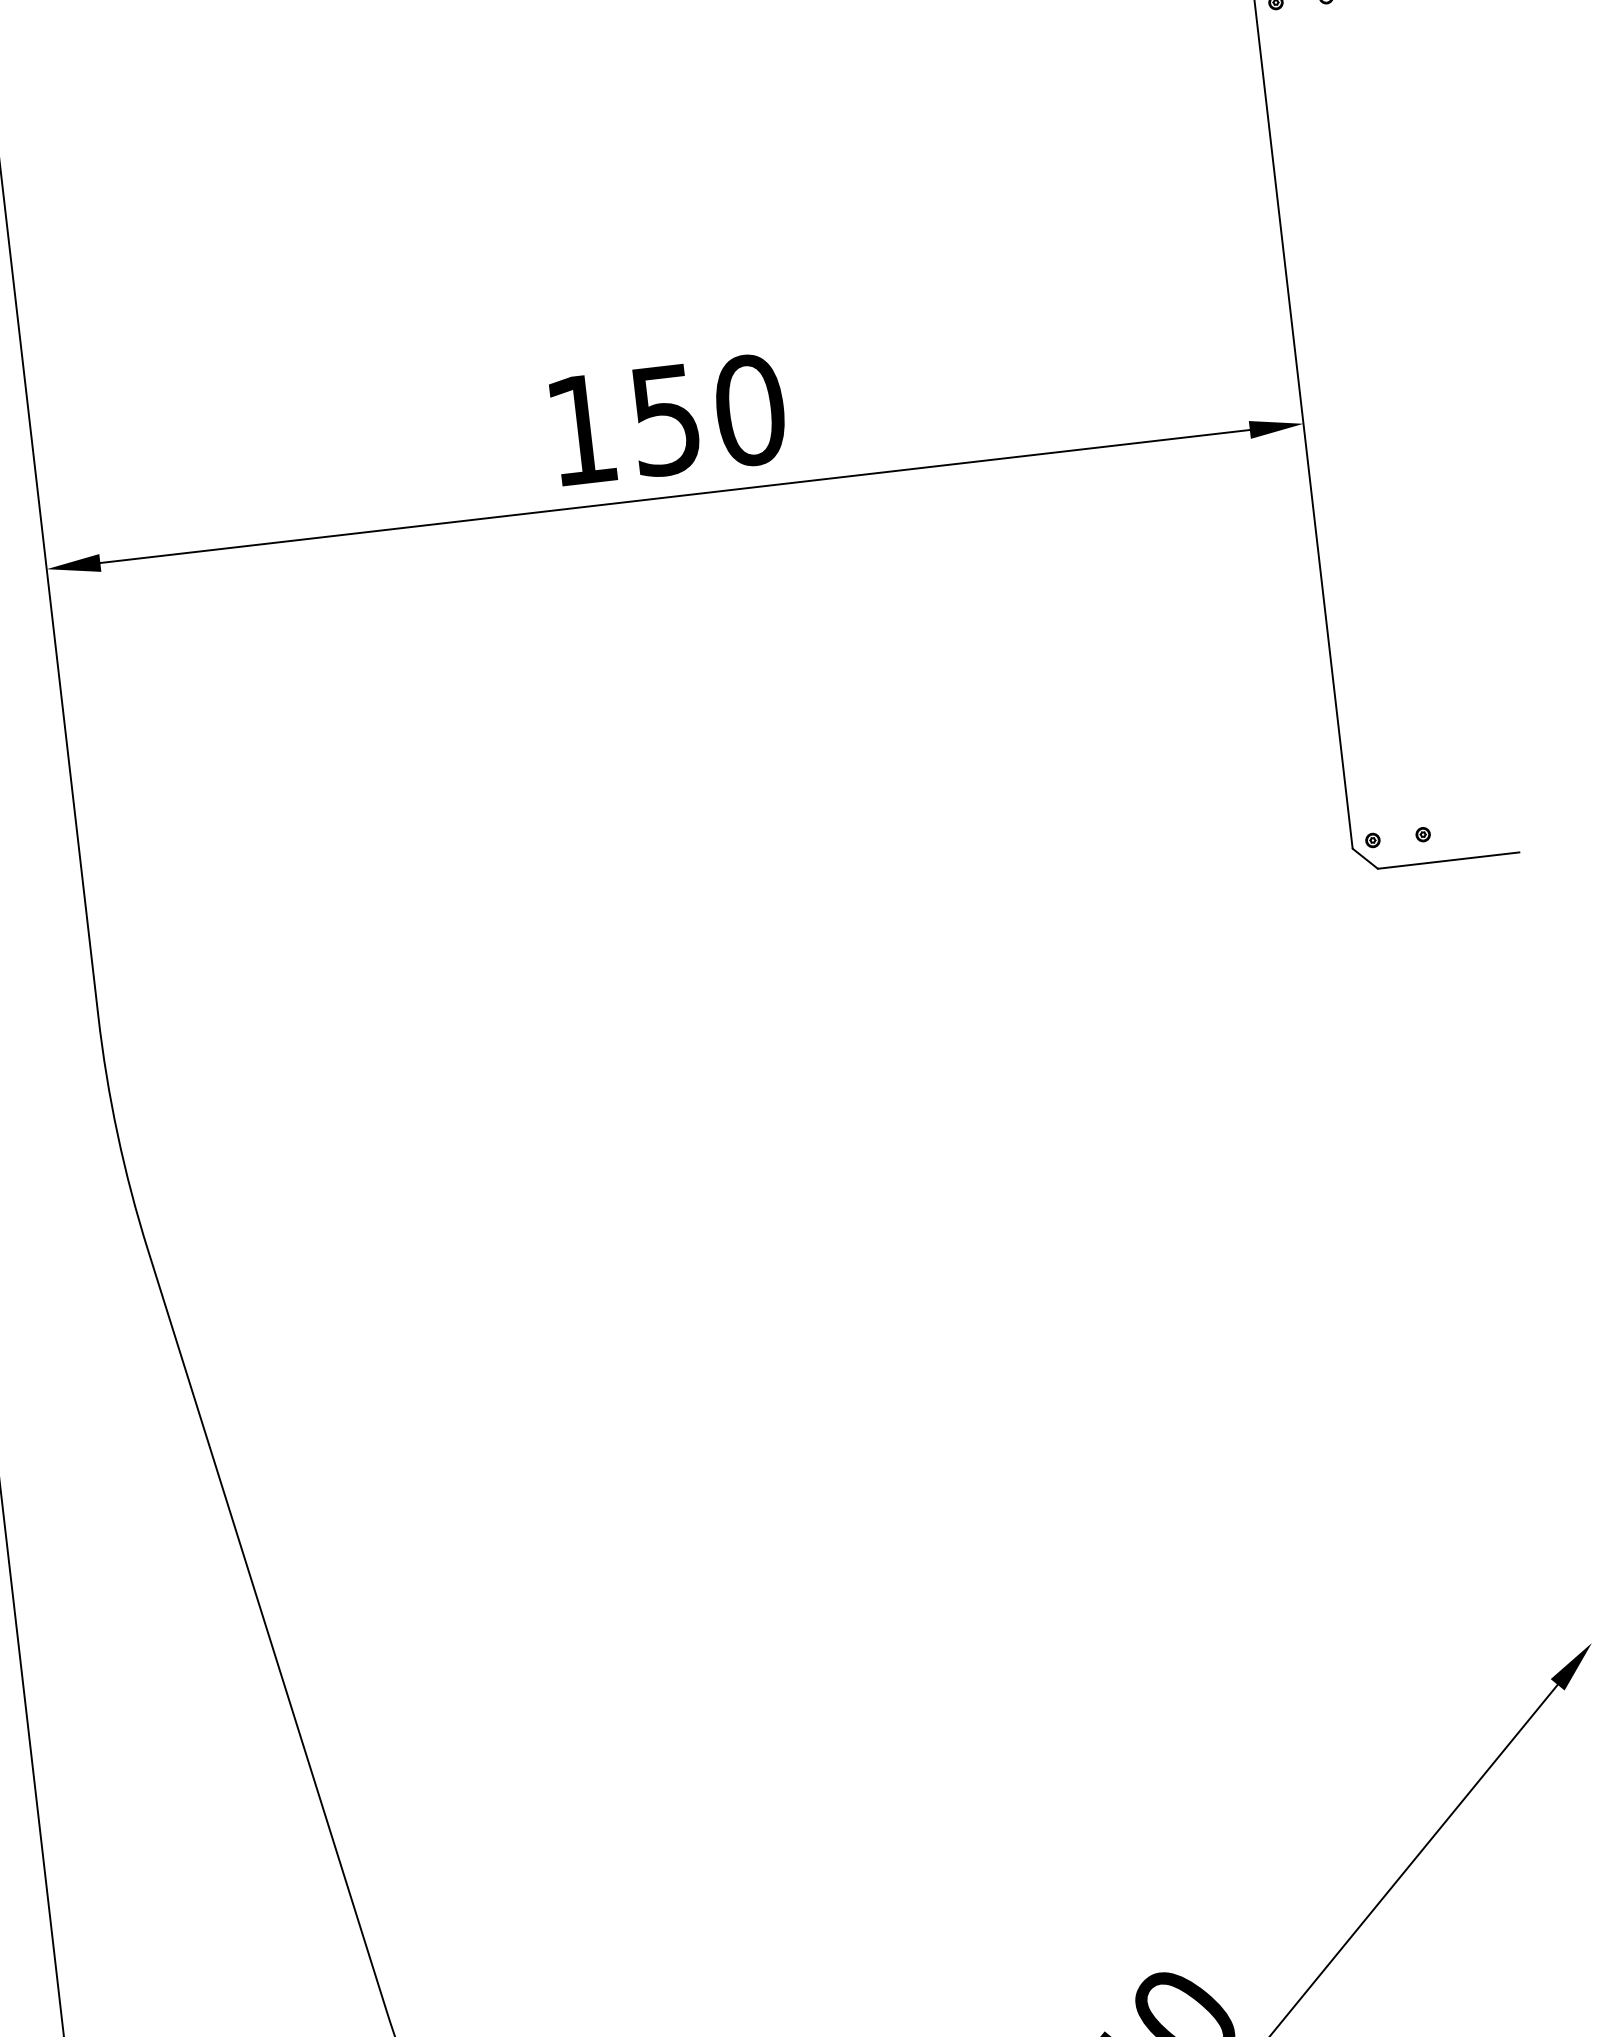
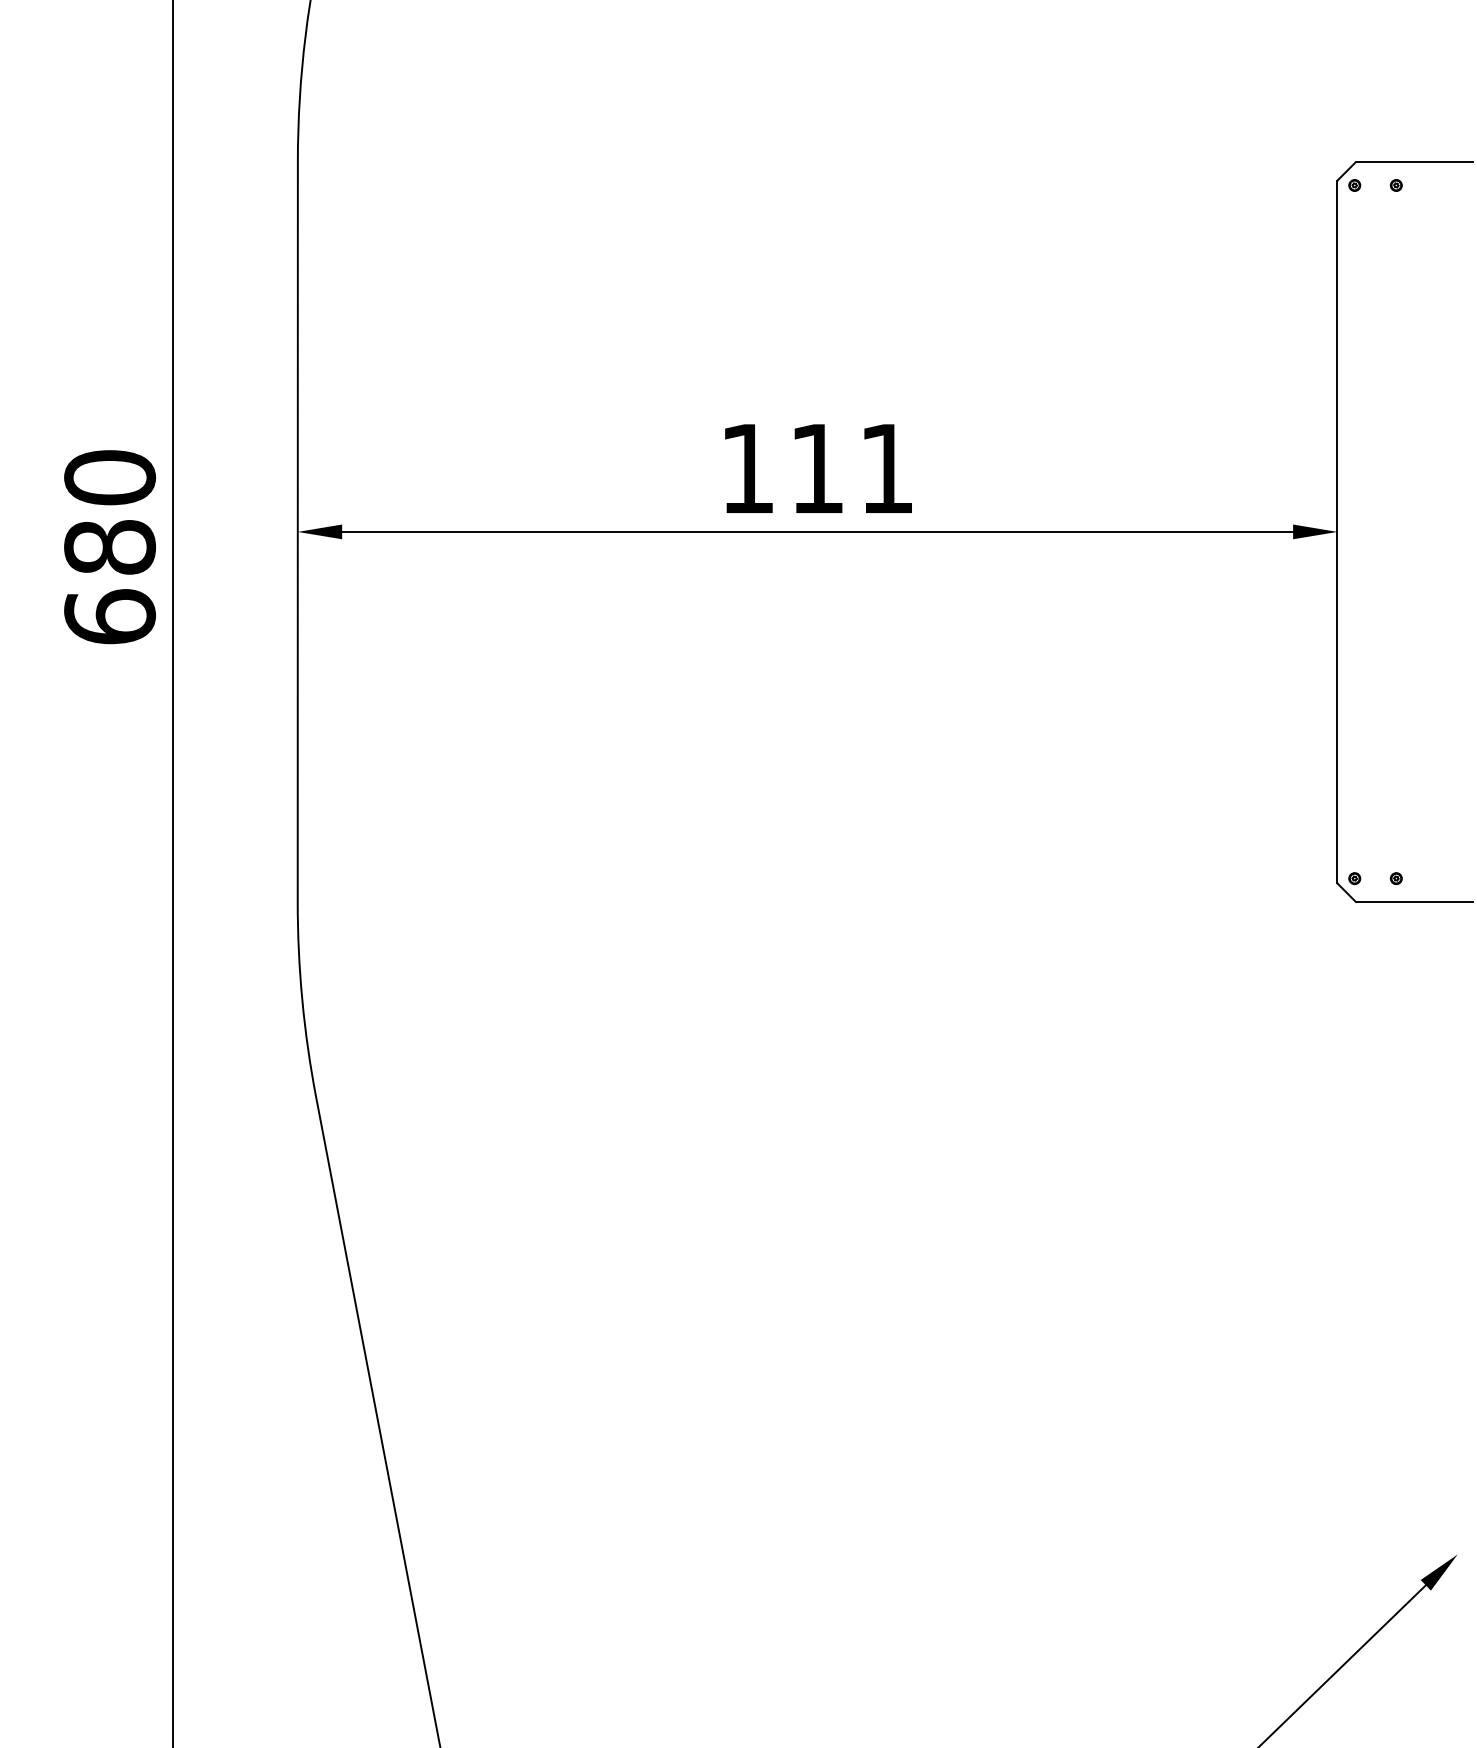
text: (708, 414) -> (852, 468), 150 -> 111

